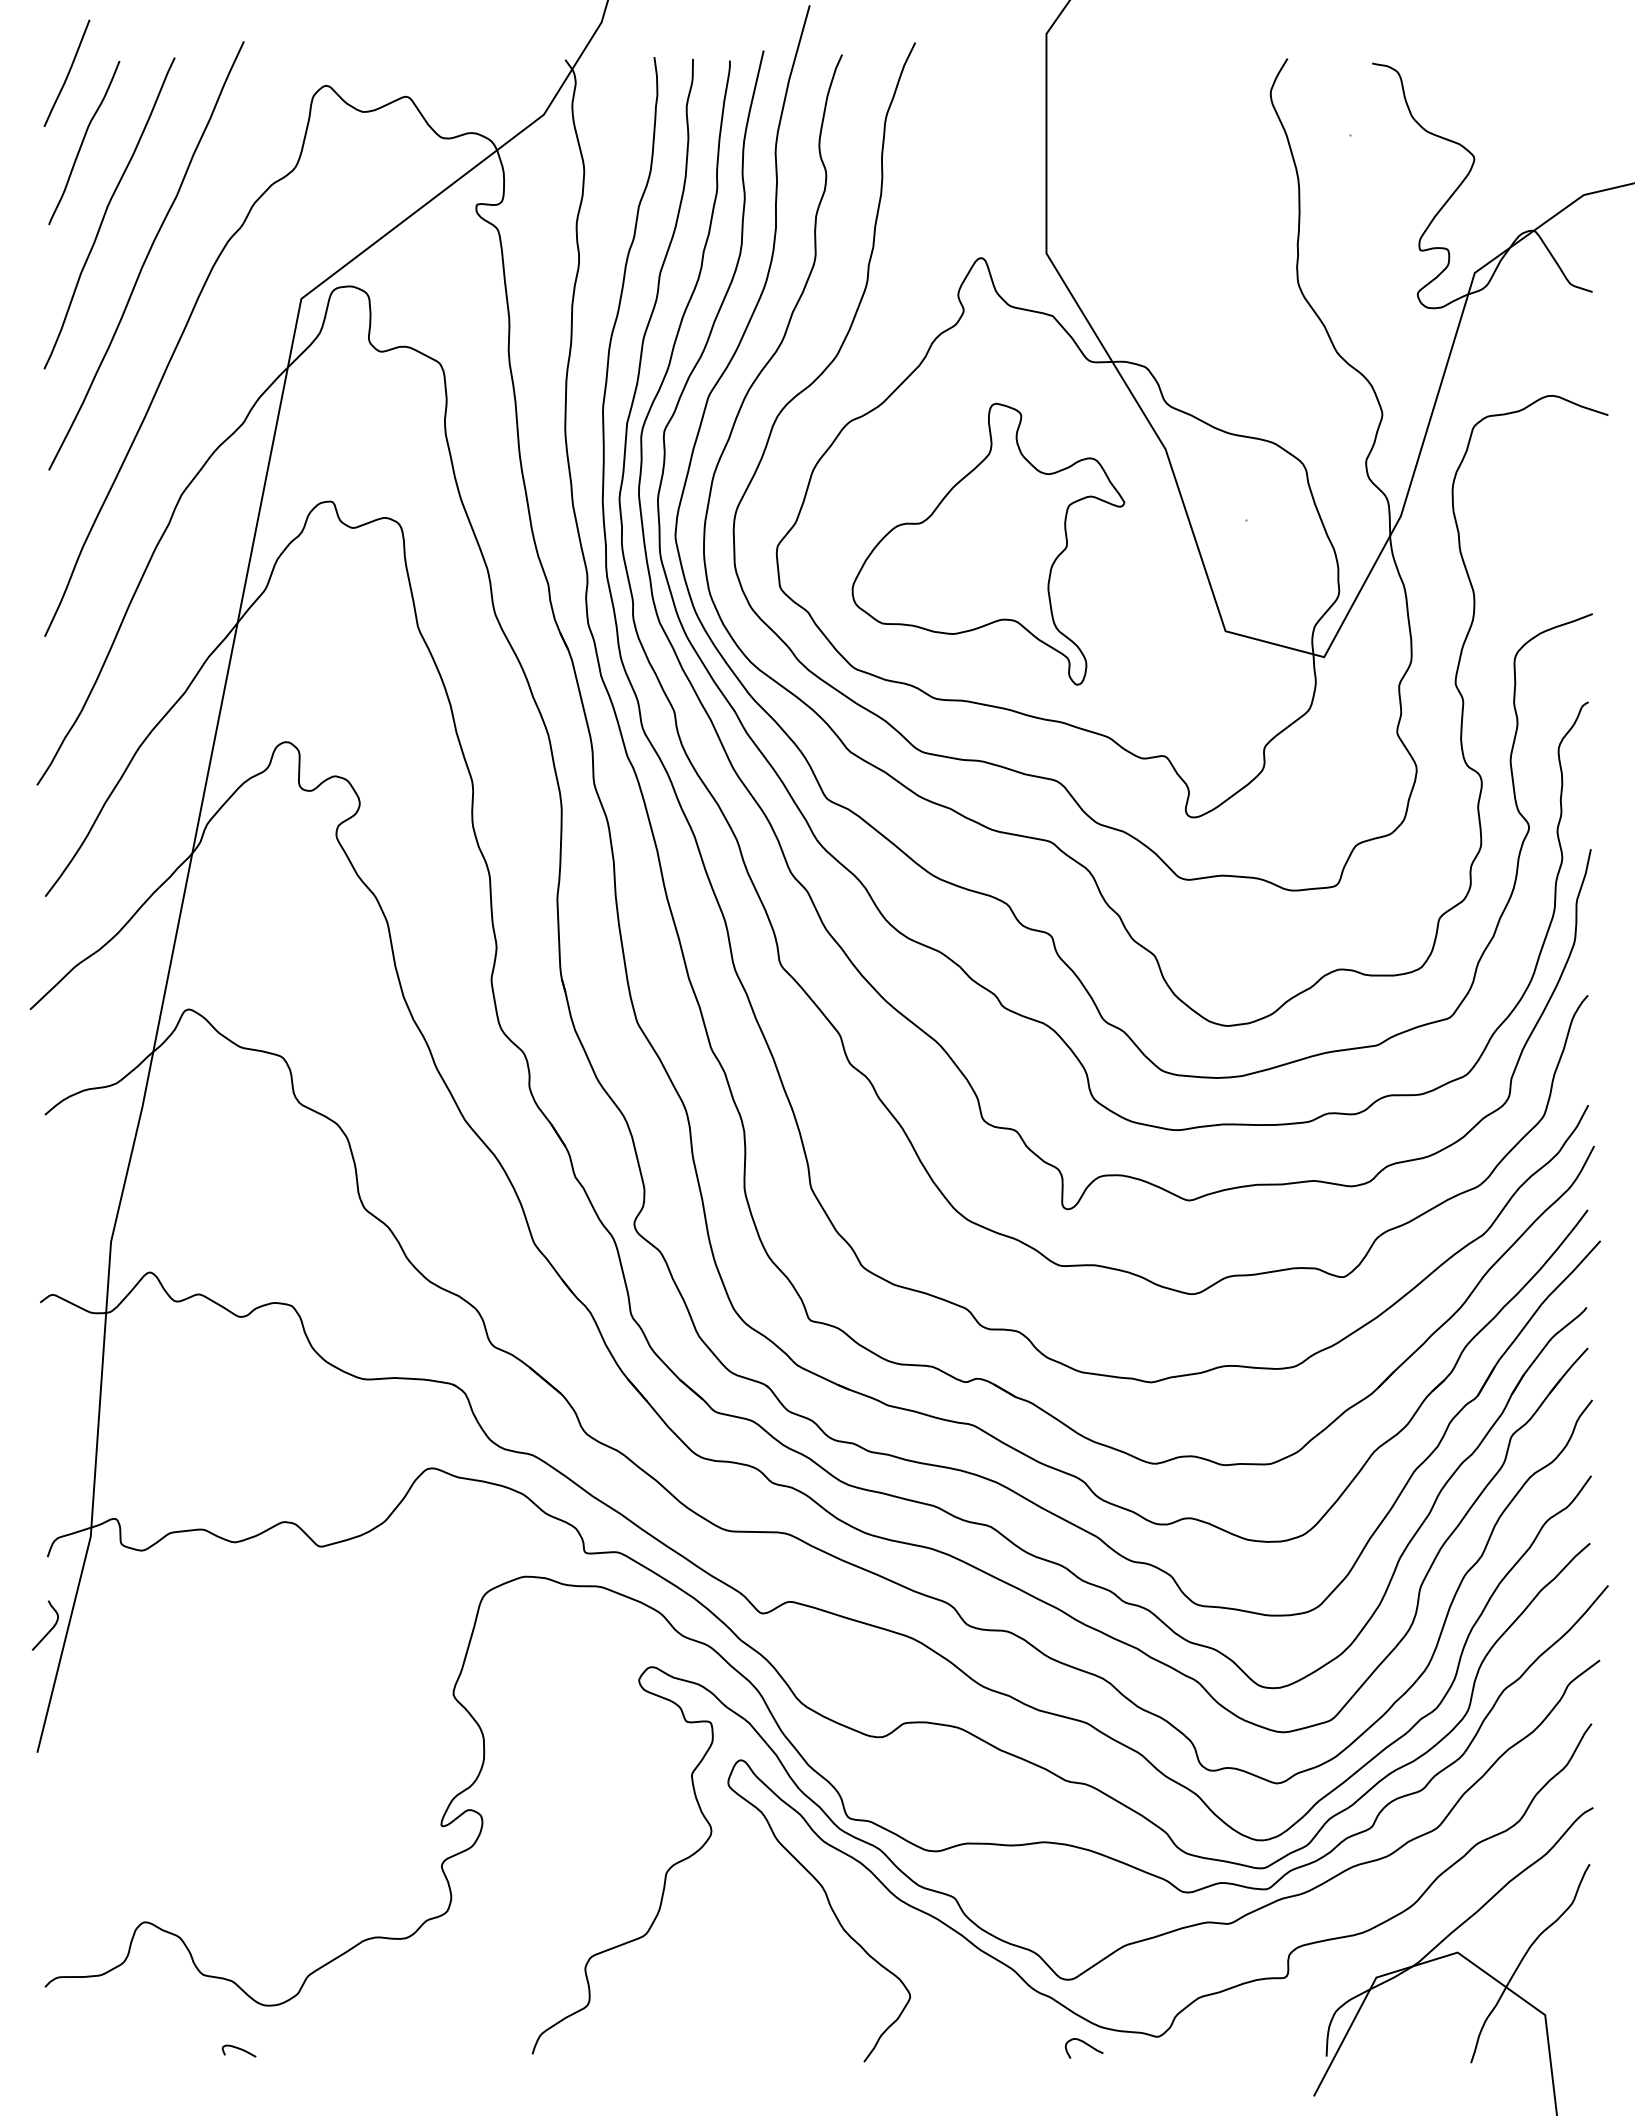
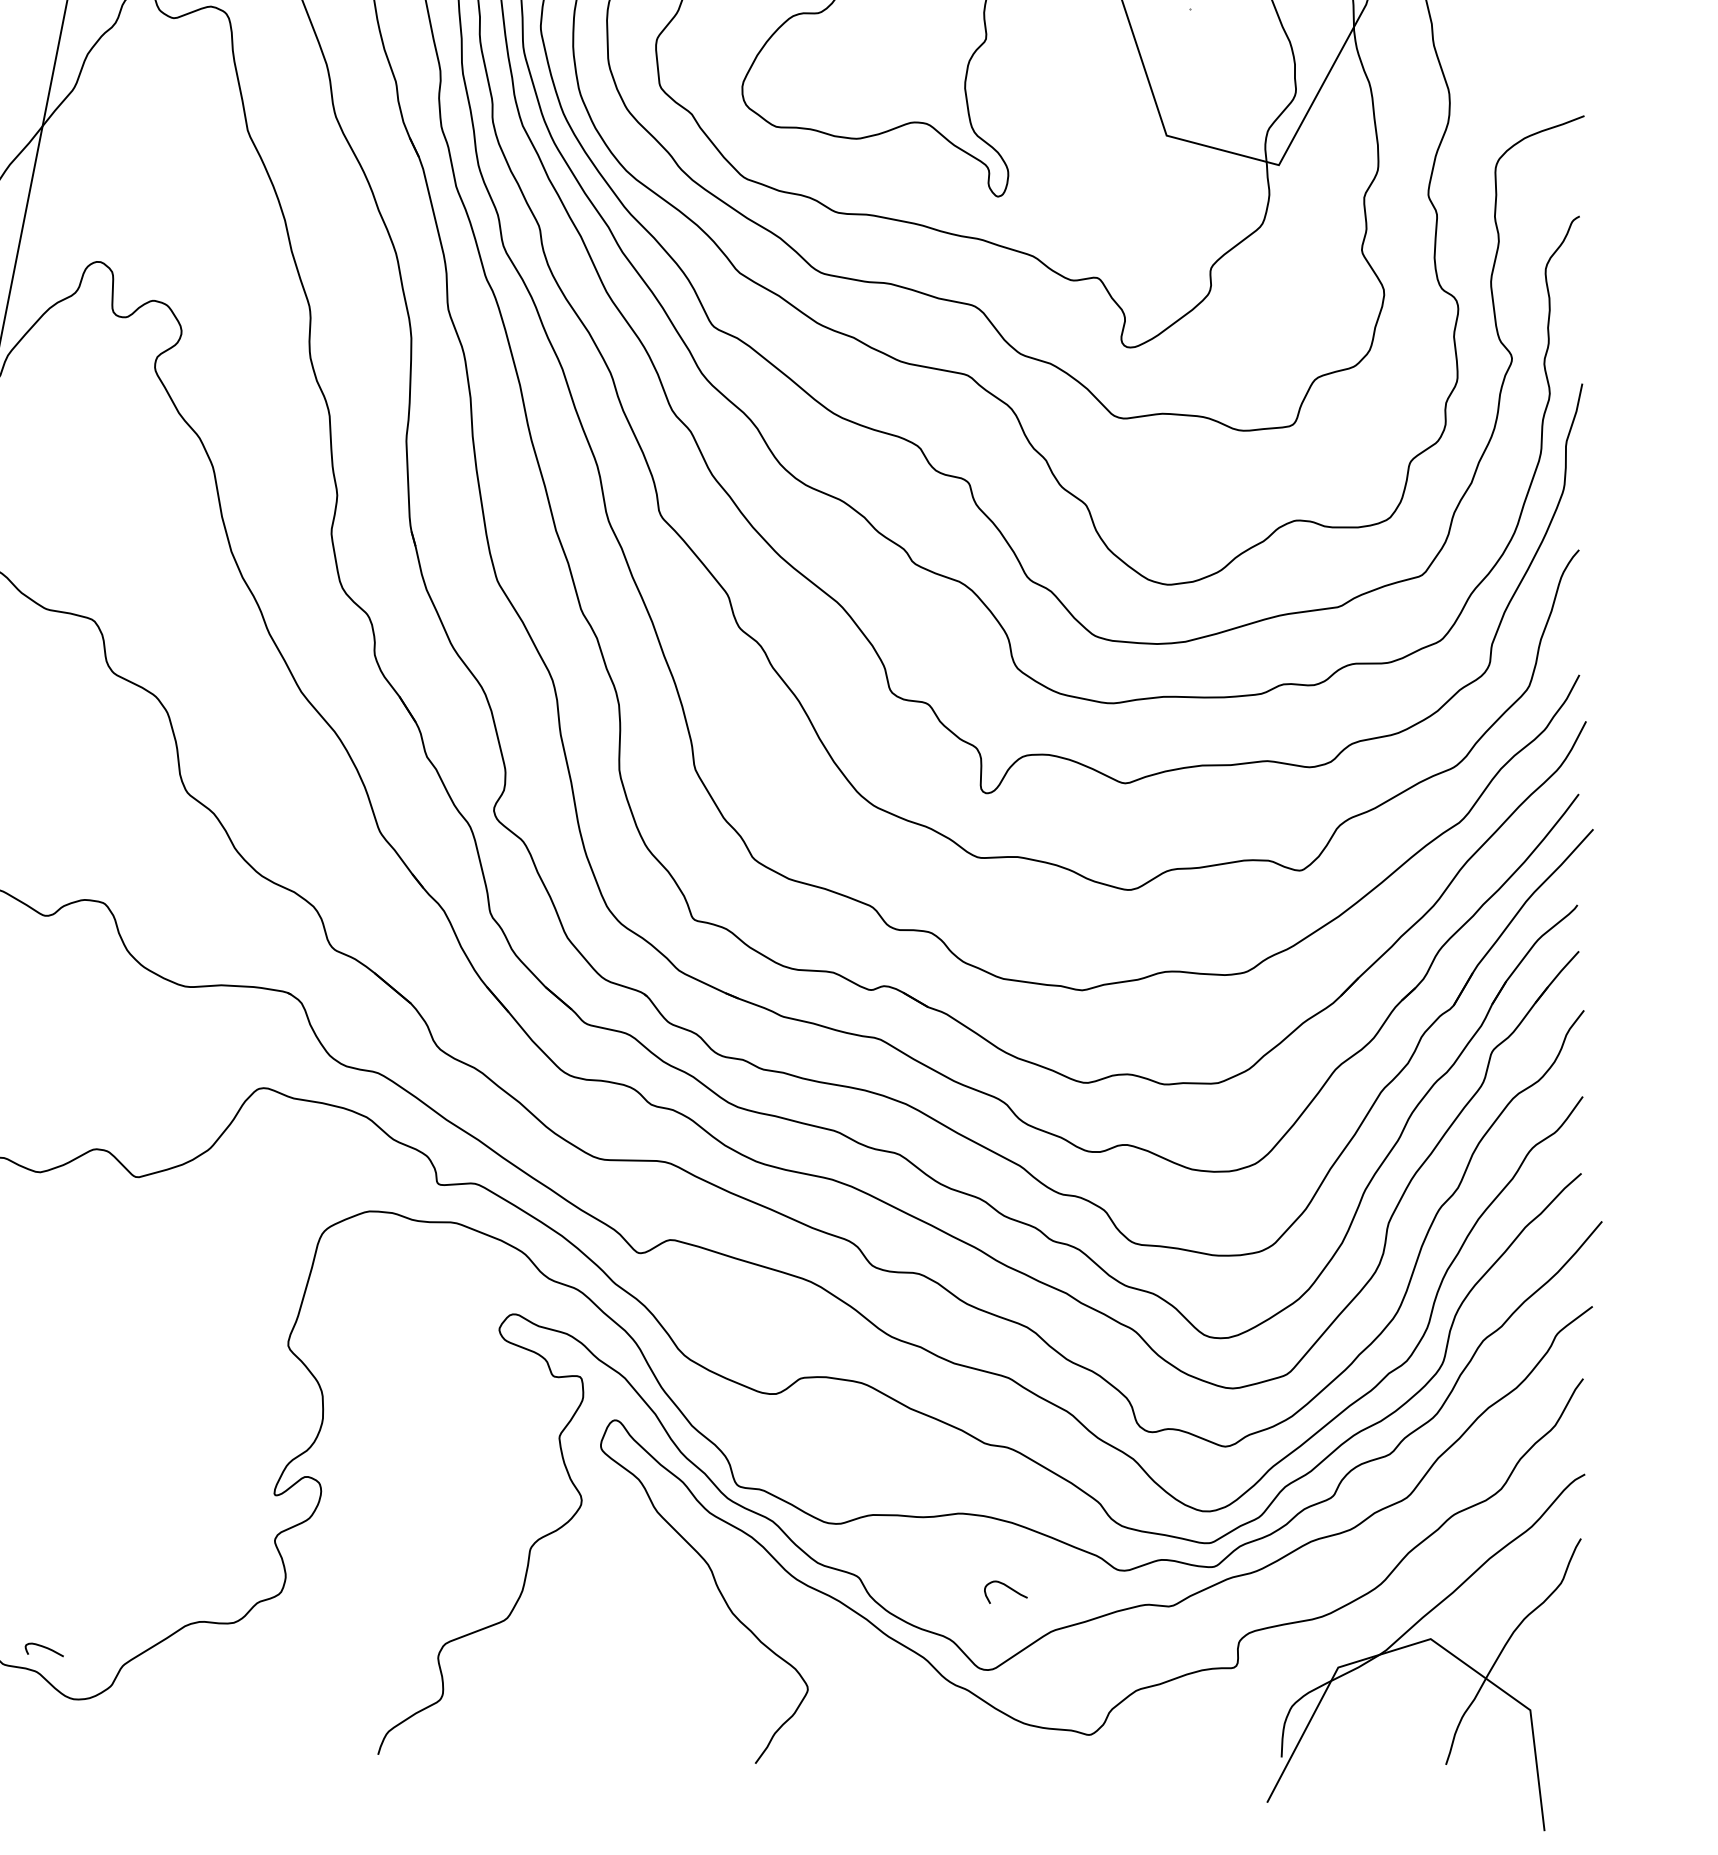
curve: (1085, 2044) -> (1007, 1587), moved
curve: (238, 2049) -> (43, 1648), moved

